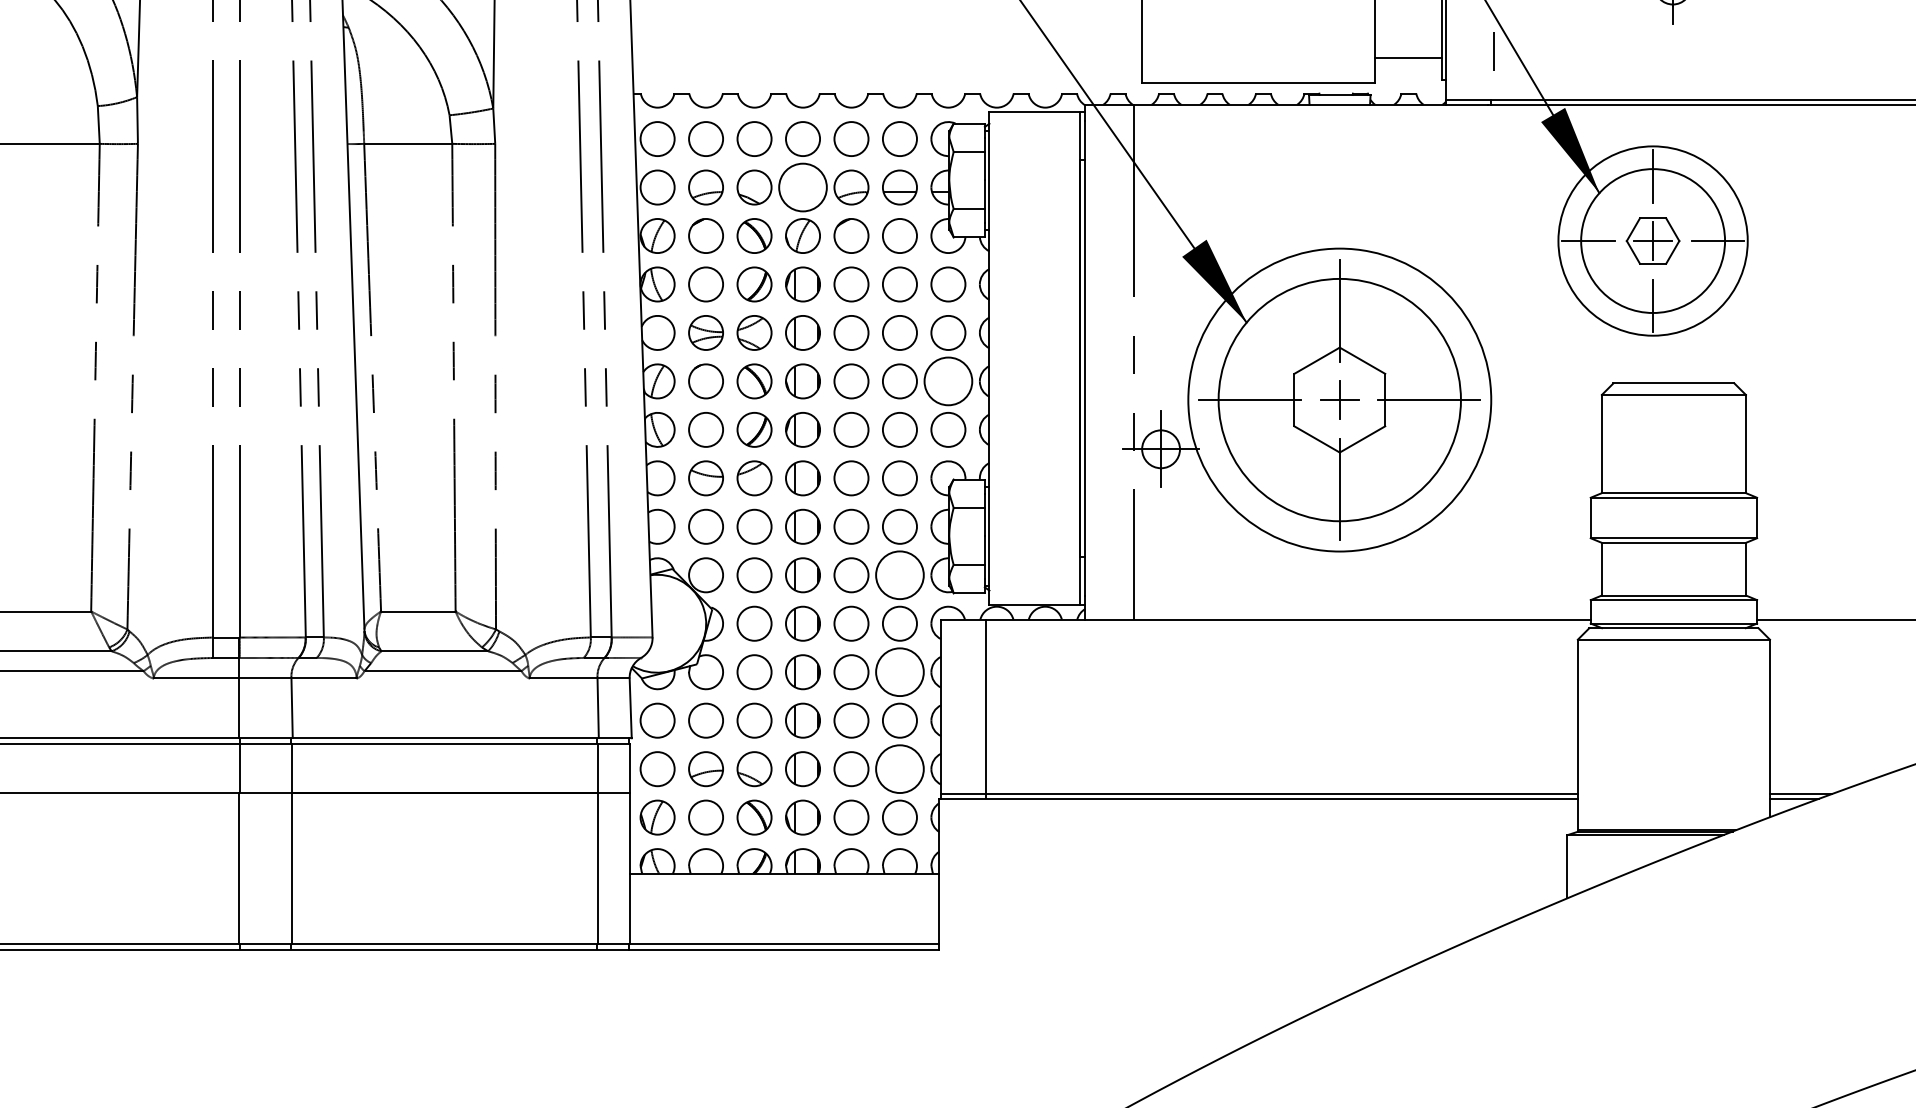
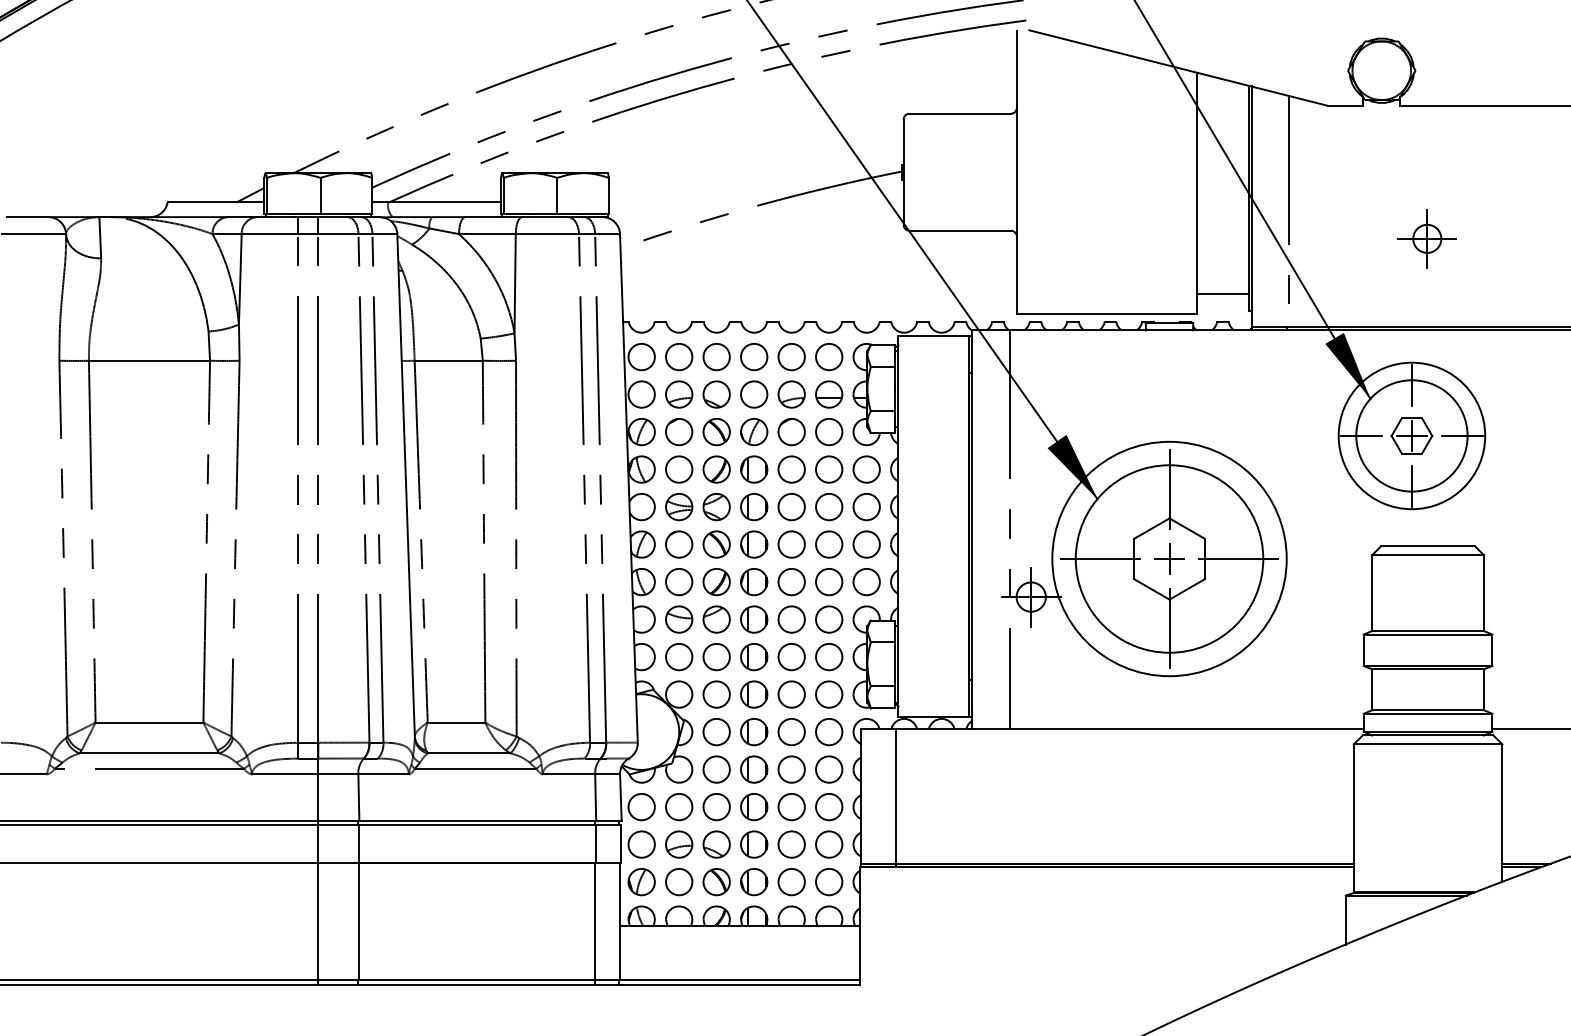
circle: (803, 187) -> (754, 394), size x0.71
circle: (948, 381) -> (866, 544), size x0.71
circle: (900, 575) -> (829, 694), size x0.71
circle: (900, 672) -> (829, 769), size x0.71
circle: (900, 769) -> (829, 844), size x0.71

